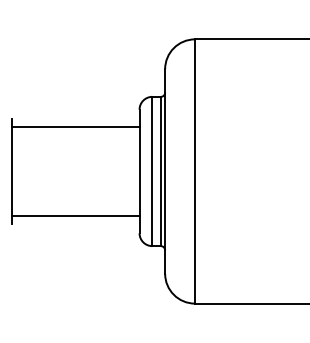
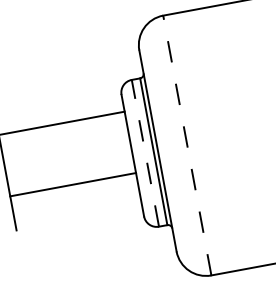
line: (152, 171) -> (145, 153), solid -> dashed
line: (195, 171) -> (187, 145), solid -> dashed
line: (75, 216) -> (73, 185), moved

